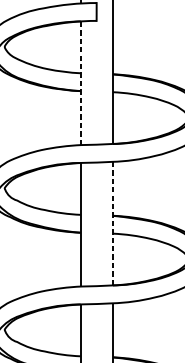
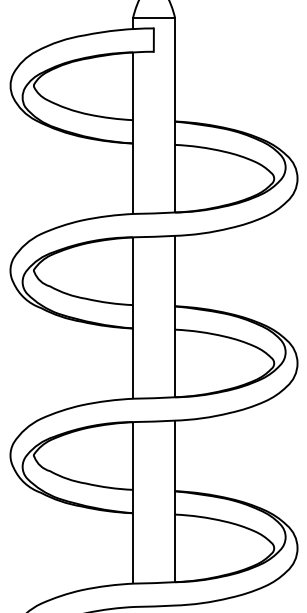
line: (80, 83) -> (132, 133), dashed -> solid
line: (113, 223) -> (175, 316), dashed -> solid

